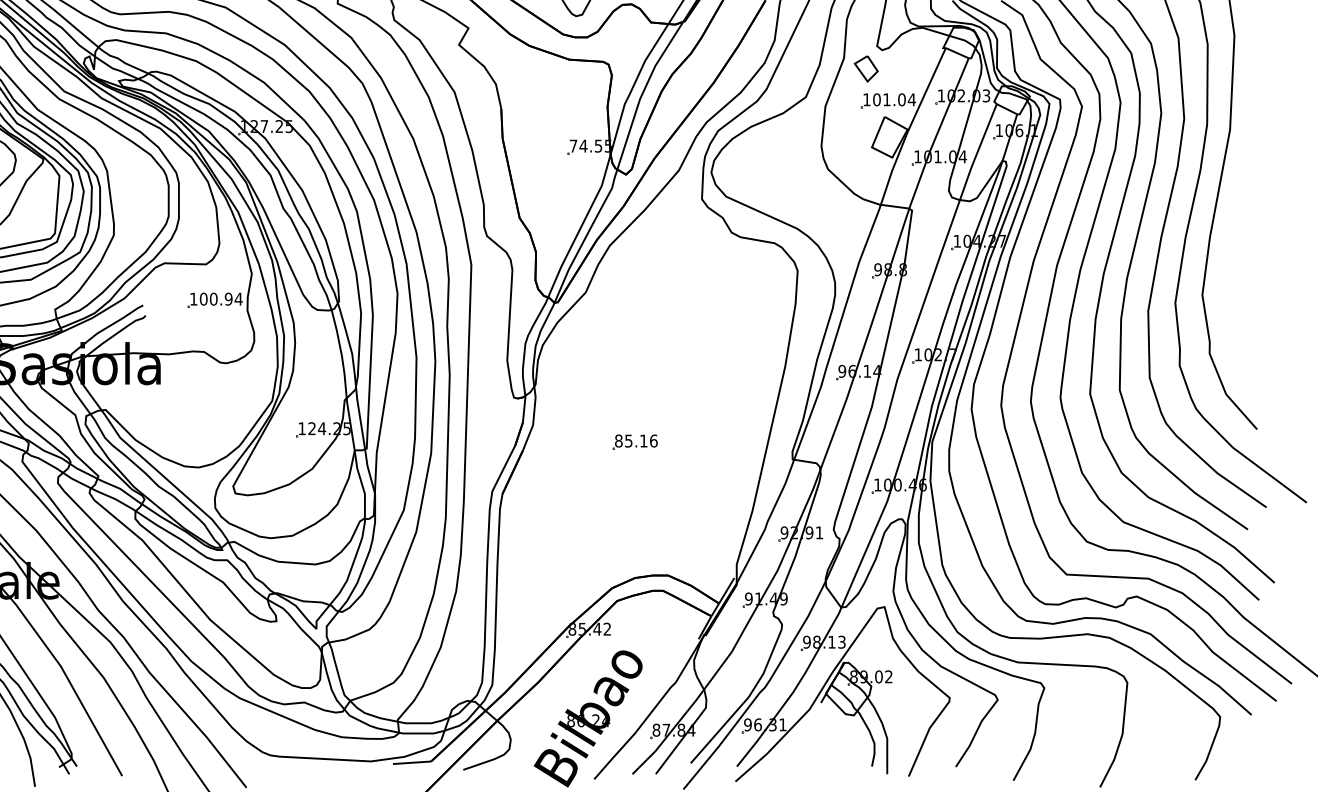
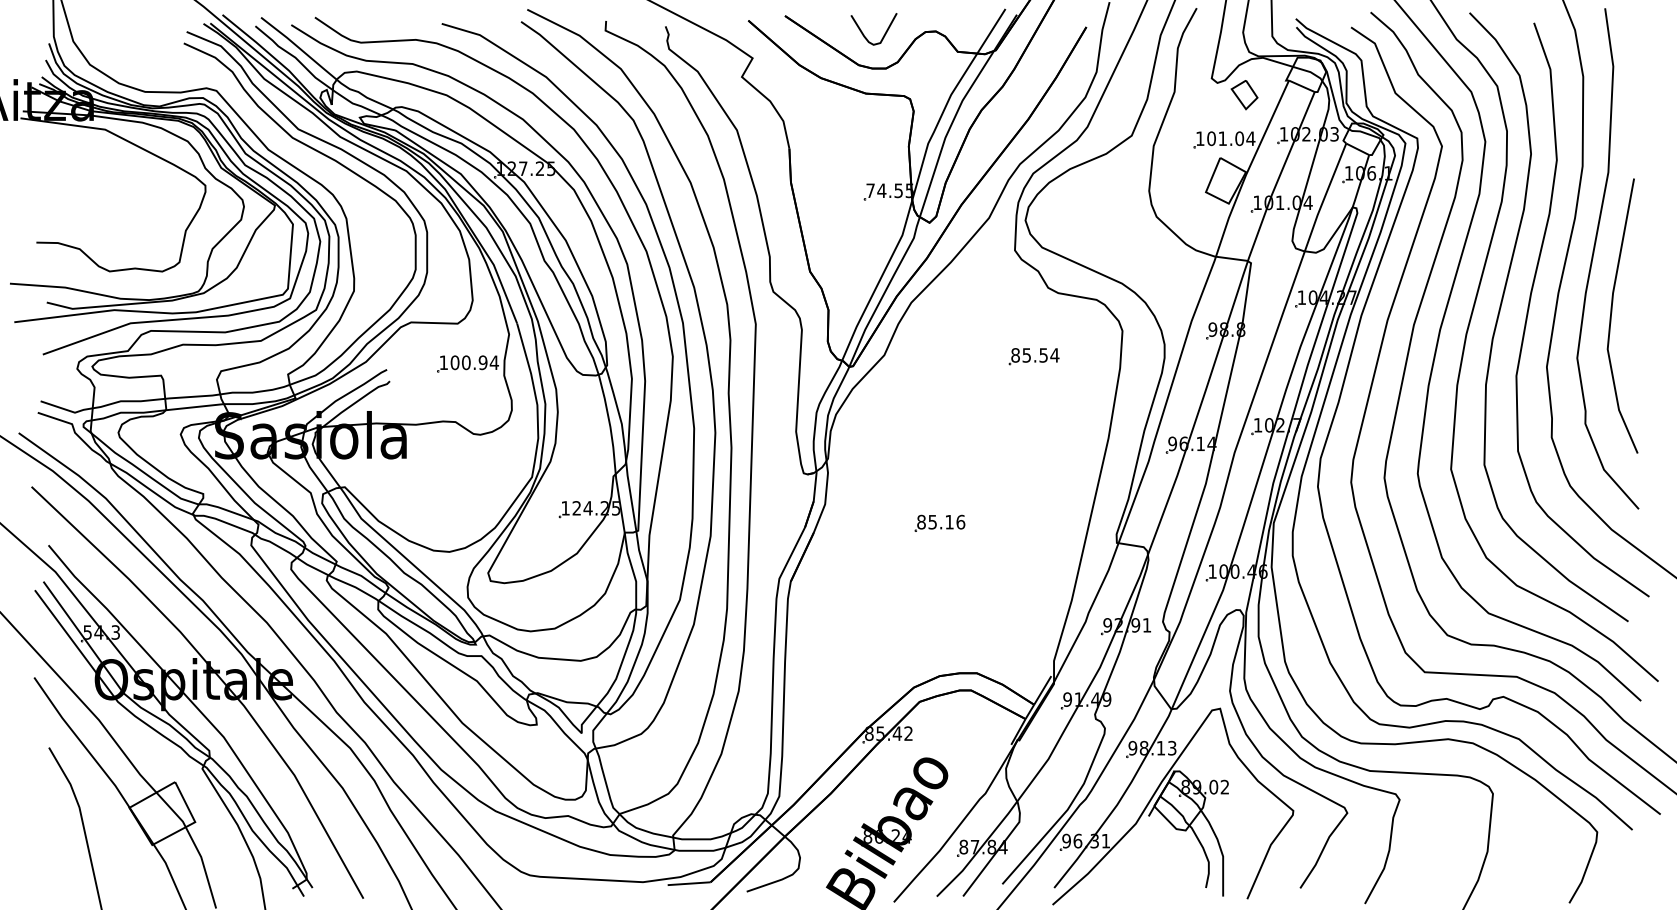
part: (866, 69) -> (1244, 95), moved
line: (1233, 254) -> (1612, 312), added
part: (718, 293) -> (1033, 356), added

